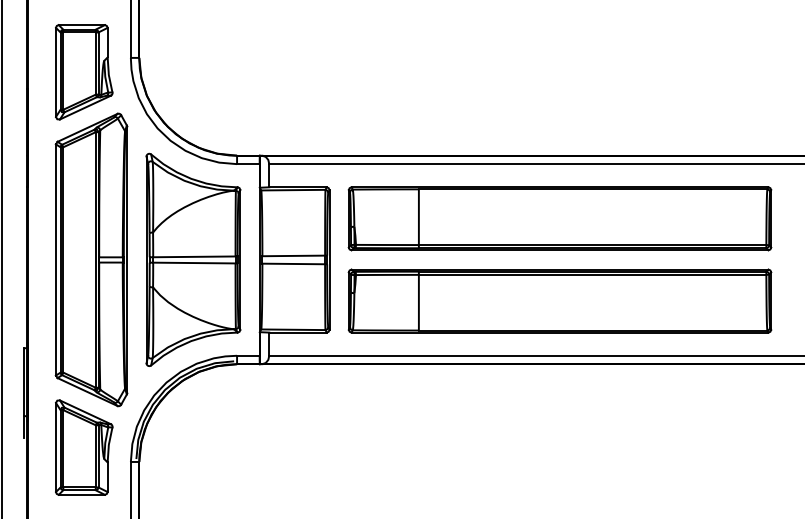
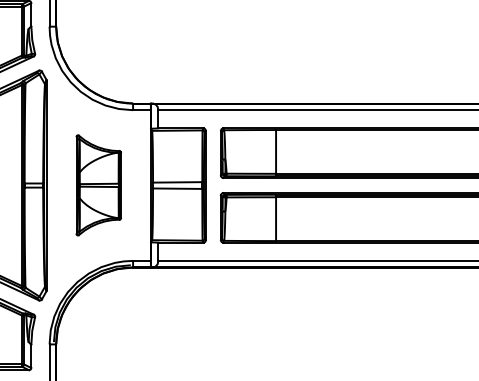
part: (193, 259) -> (98, 185), size x0.6

